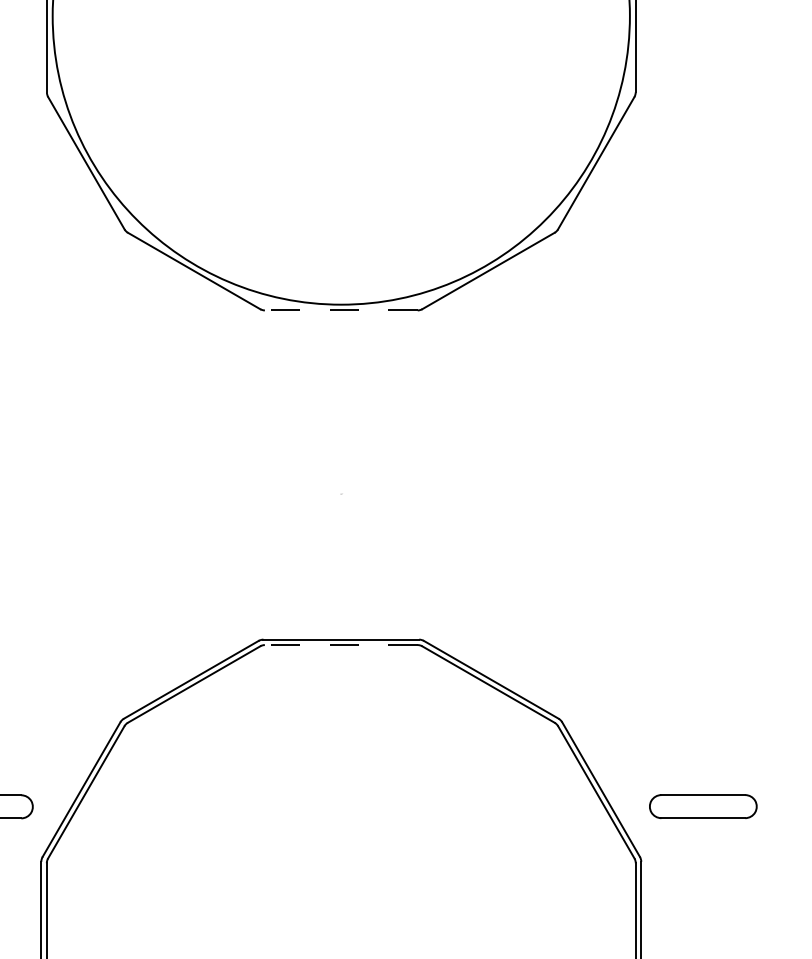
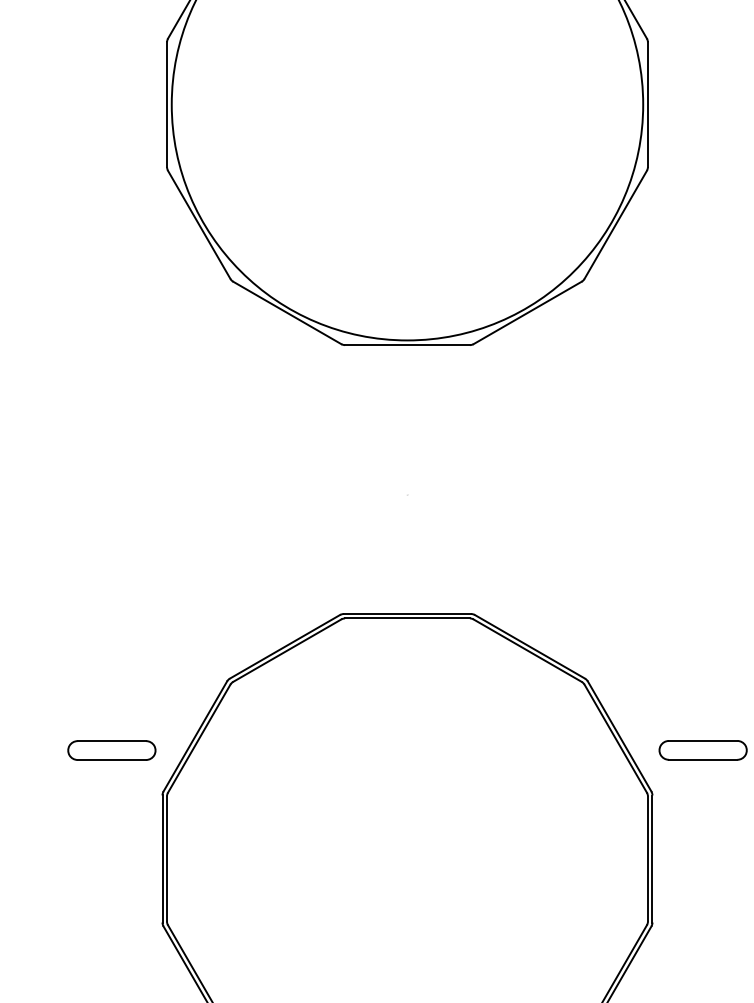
line: (341, 310) -> (407, 345), dashed -> solid
line: (341, 645) -> (407, 618), dashed -> solid

